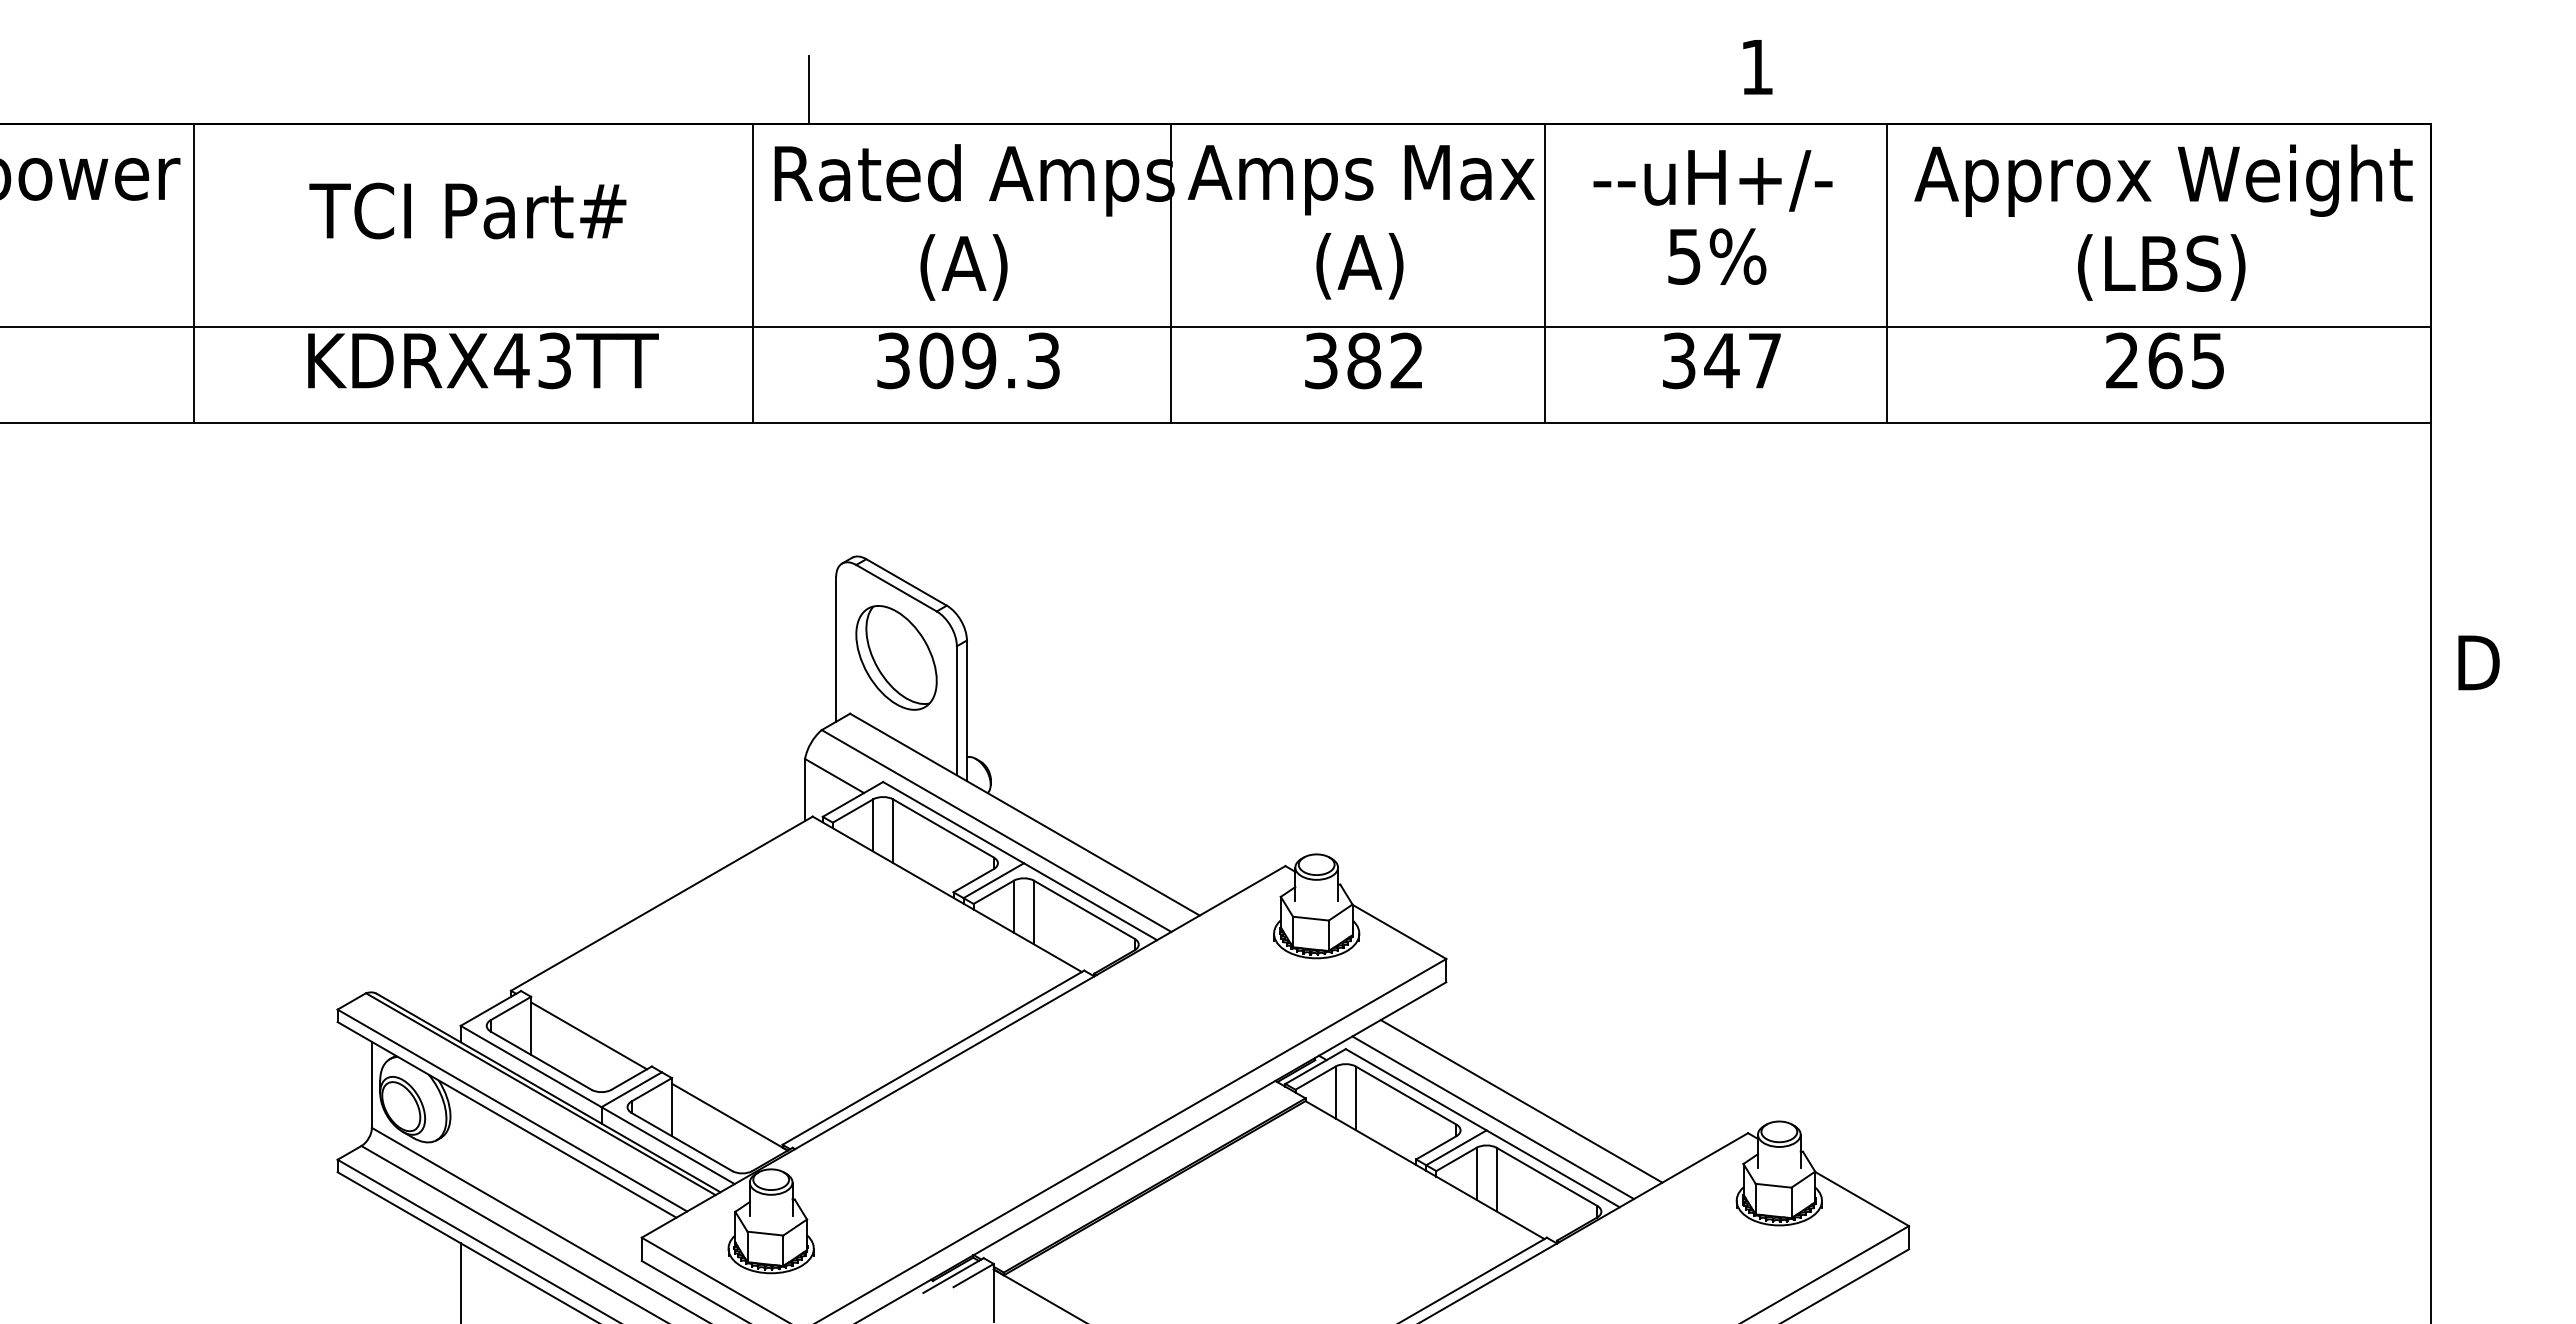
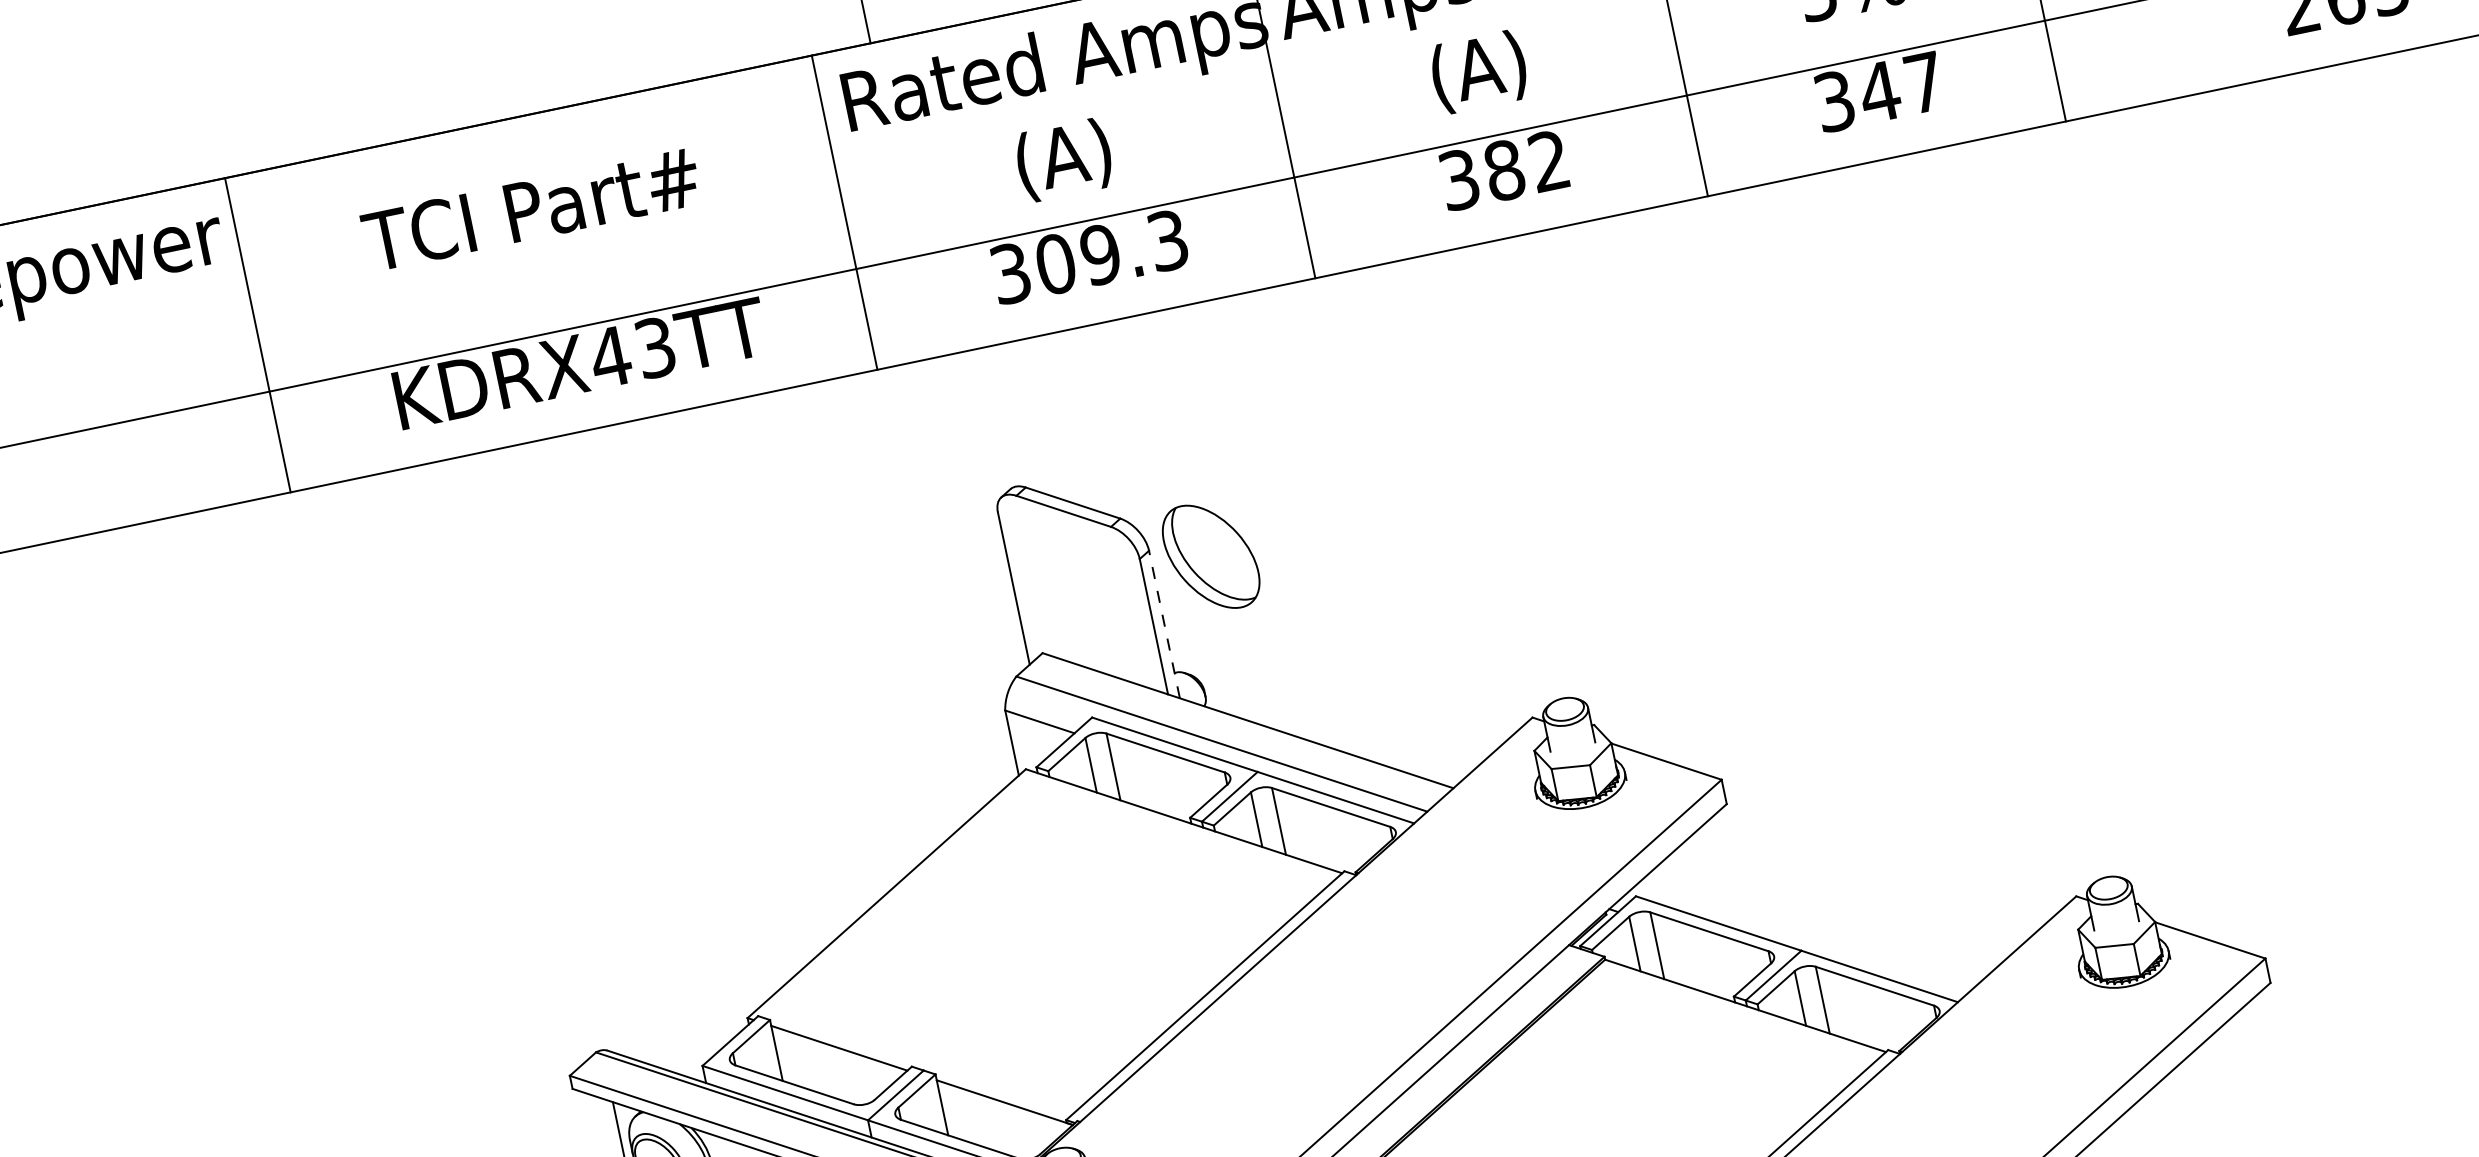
part: (896, 657) -> (1211, 556), moved
line: (966, 710) -> (1163, 624), solid -> dashed
line: (1521, 1101) -> (1831, 912), removed
line: (1493, 1117) -> (1805, 935), removed

